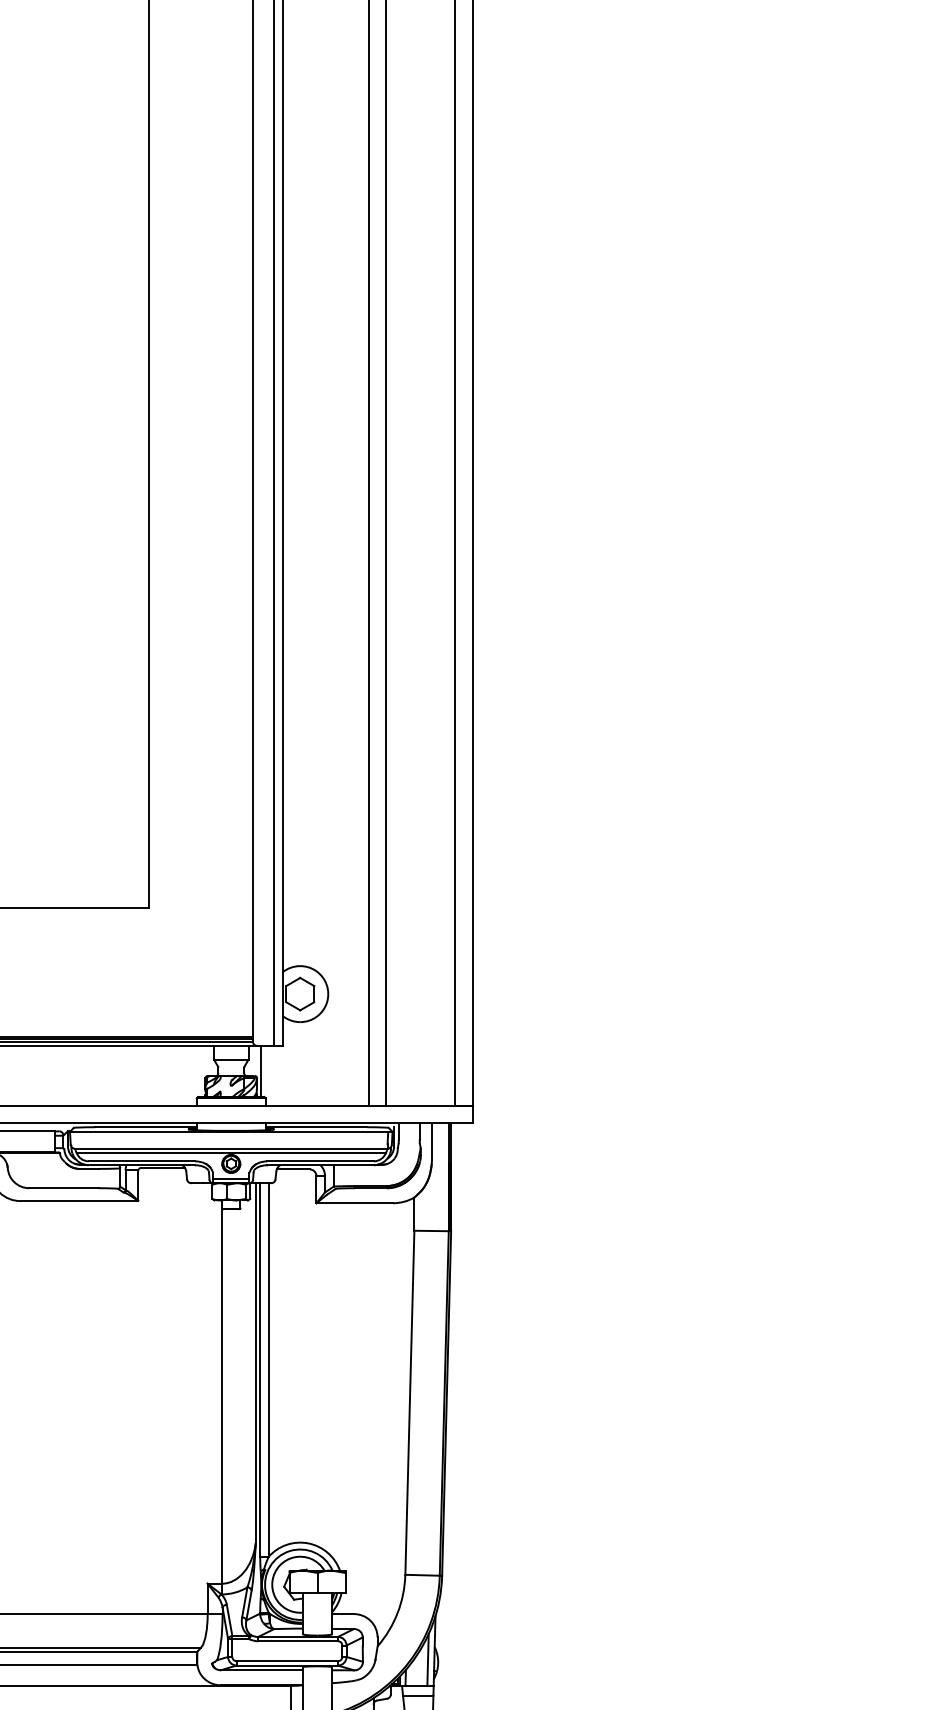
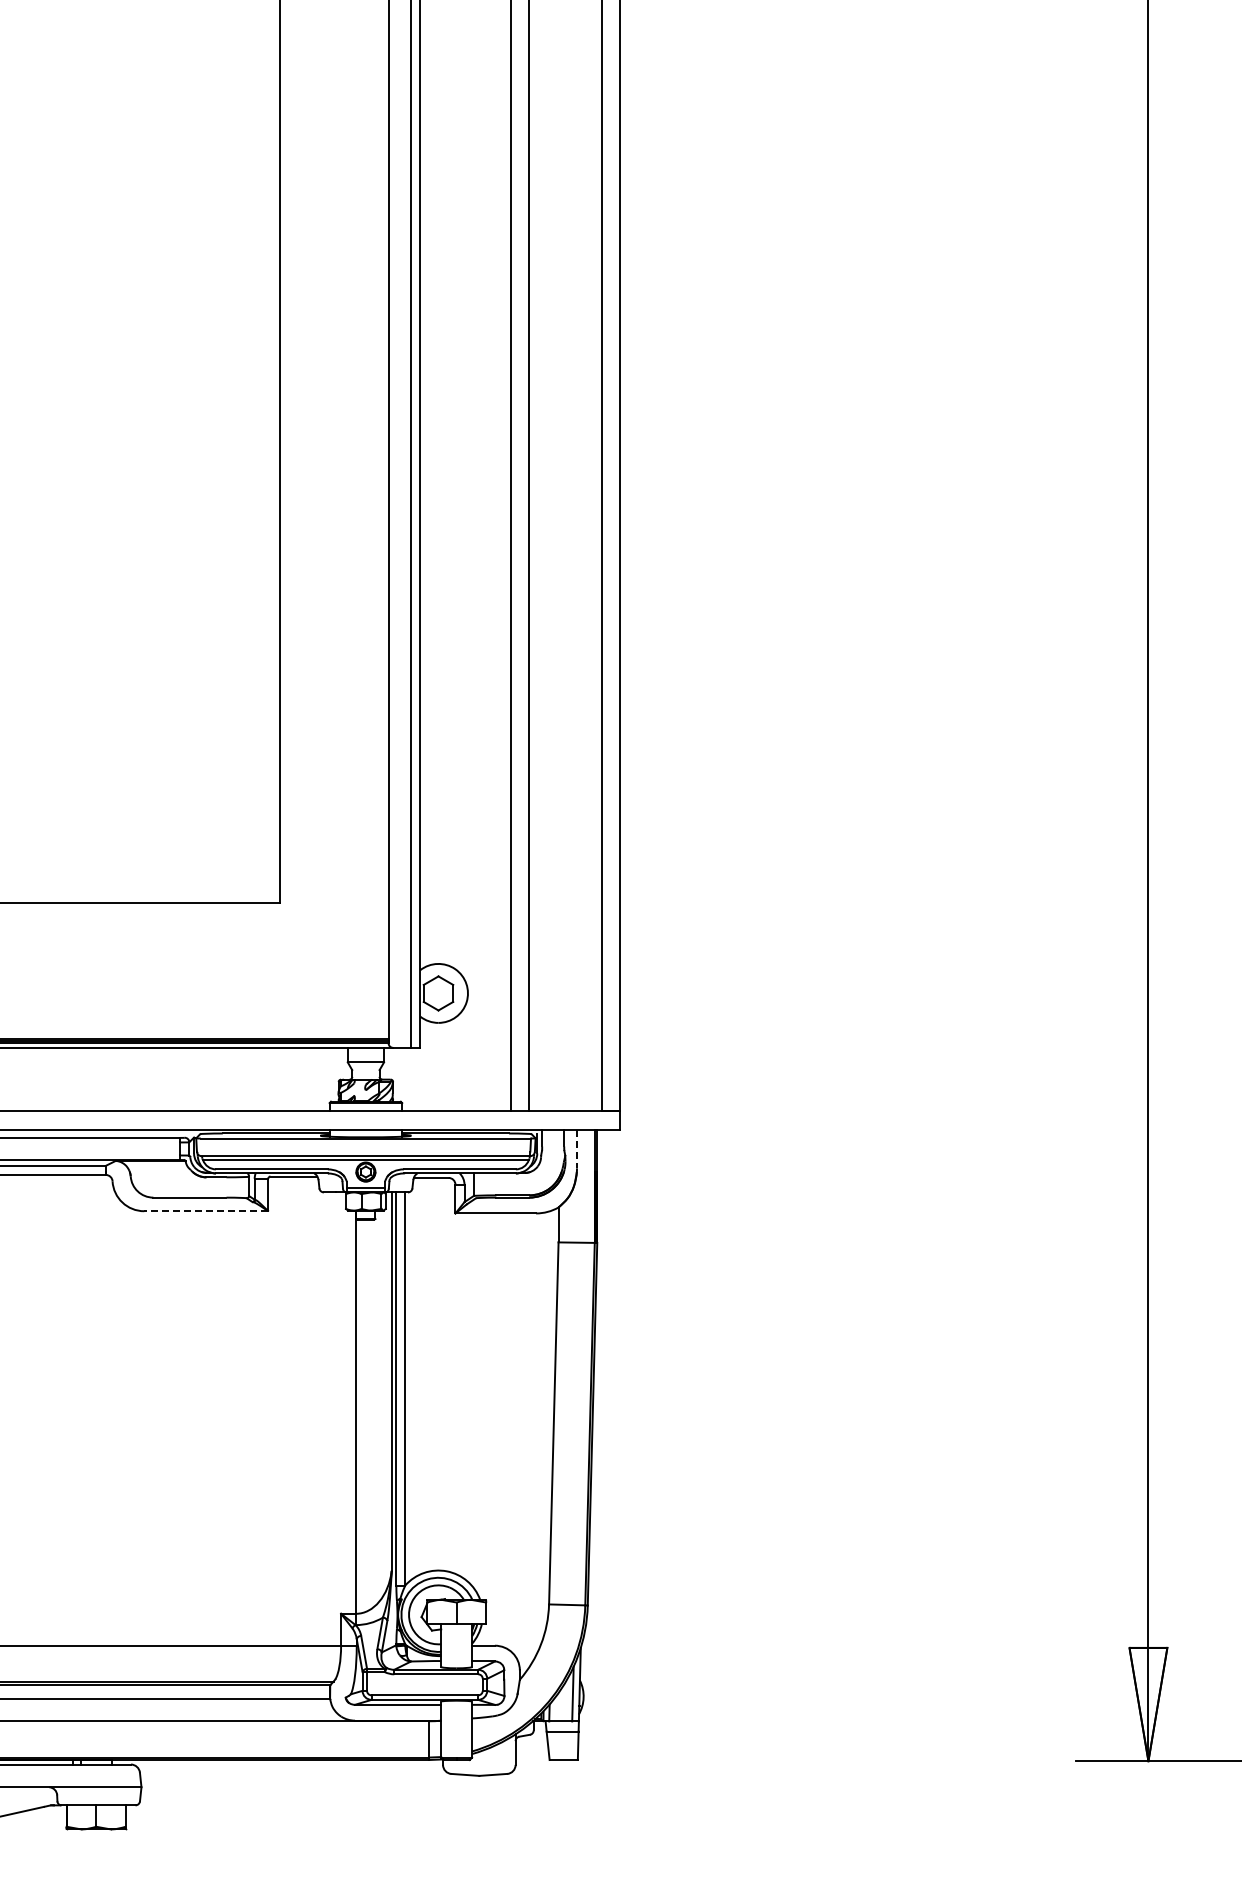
line: (261, 1071) -> (397, 1074), removed
line: (431, 1142) -> (576, 1149), solid -> dashed
line: (79, 1201) -> (206, 1211), solid -> dashed

